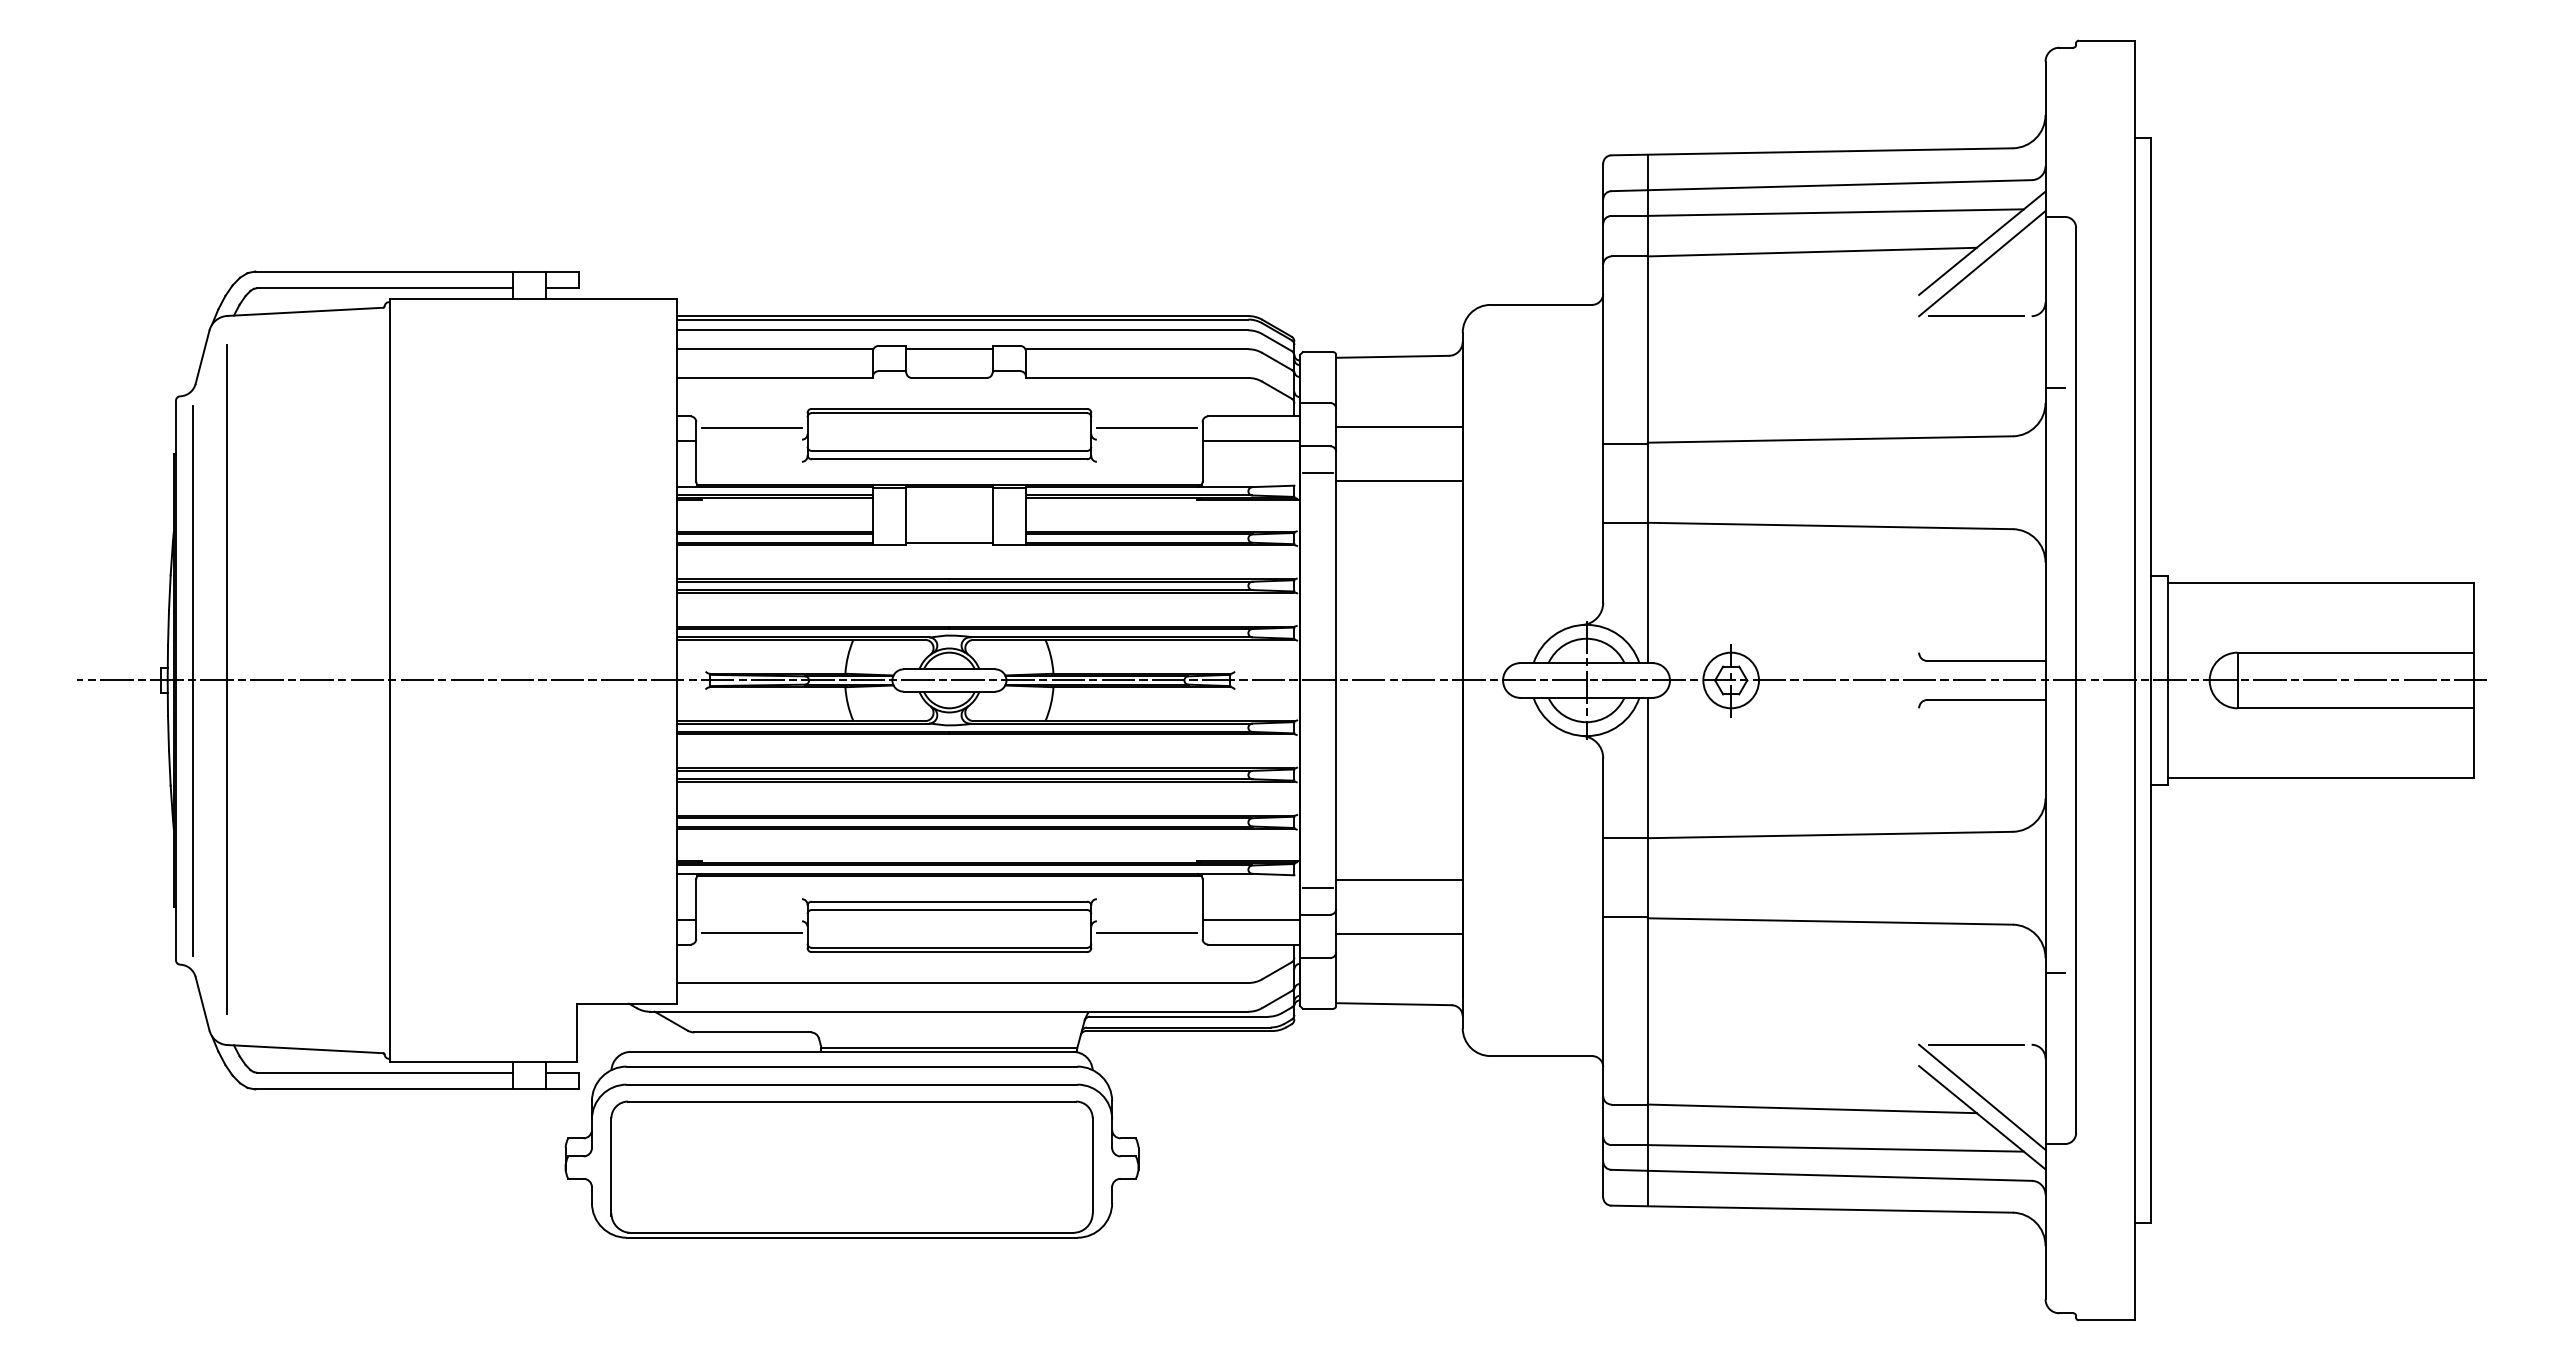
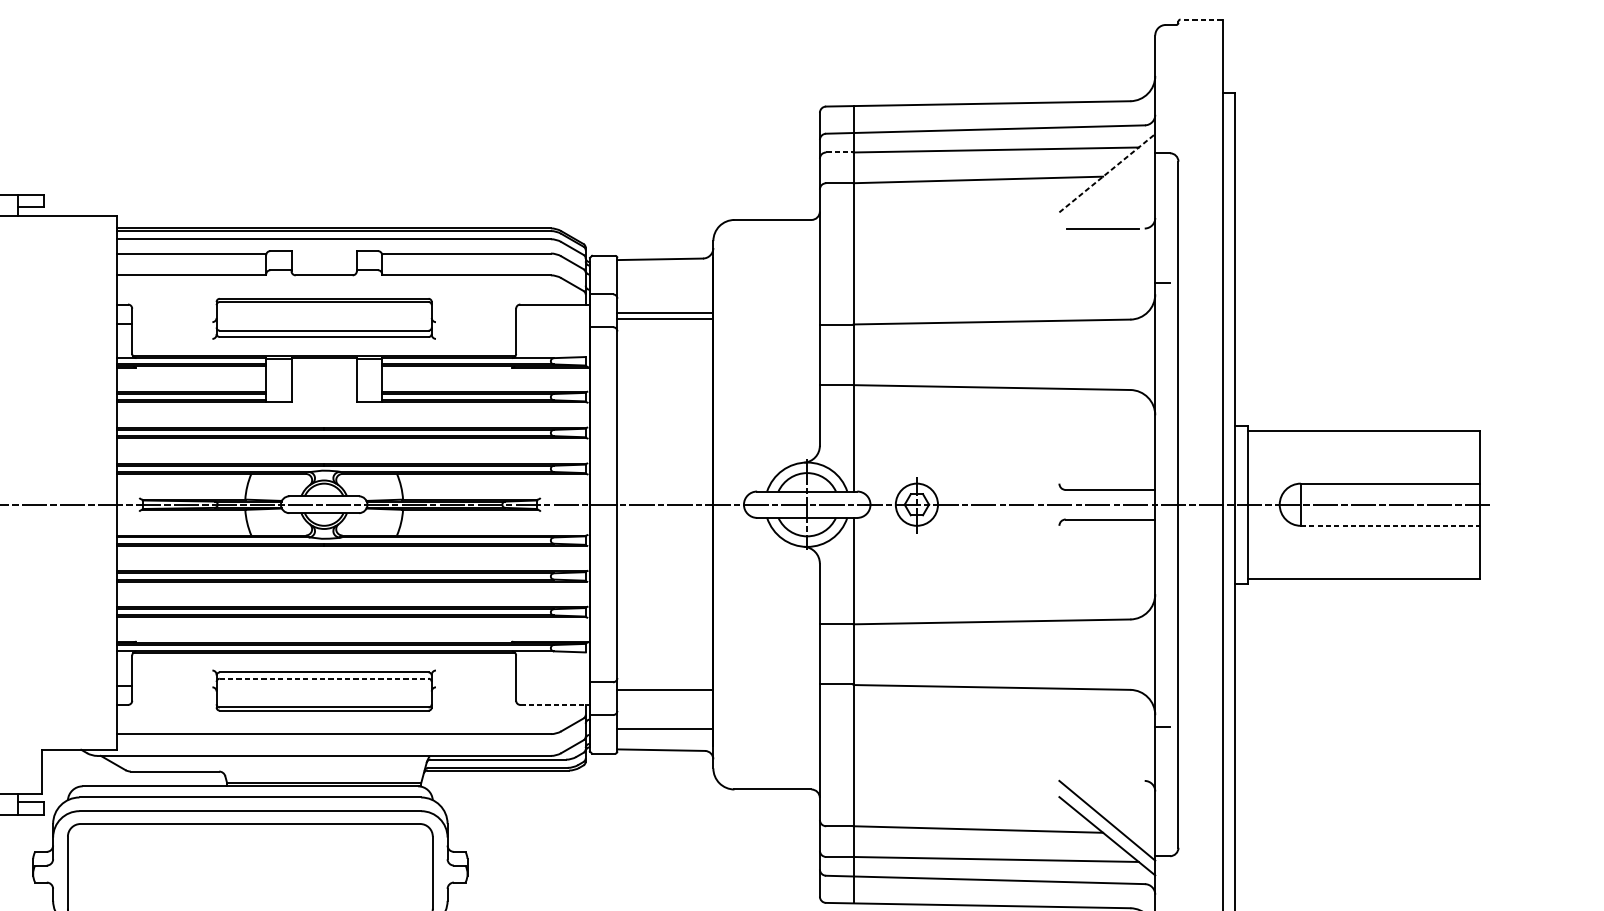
line: (2106, 40) -> (1201, 19), solid -> dashed
line: (1630, 215) -> (840, 152), solid -> dashed
line: (1982, 243) -> (1107, 173), solid -> dashed
line: (1982, 263) -> (1107, 188), removed
line: (949, 349) -> (324, 253), removed
line: (751, 427) -> (174, 312), removed
line: (1146, 427) -> (473, 312), removed
line: (1250, 441) -> (552, 323), removed
line: (1317, 473) -> (603, 347), removed
line: (1399, 480) -> (665, 318), moved
line: (949, 542) -> (324, 400), removed
line: (2356, 708) -> (1391, 525), solid -> dashed
line: (1399, 880) -> (665, 689), moved
line: (1317, 887) -> (603, 661), removed
line: (949, 910) -> (324, 679), solid -> dashed
line: (1250, 919) -> (552, 685), removed
line: (751, 933) -> (174, 696), removed
line: (1146, 933) -> (473, 696), removed
line: (1399, 933) -> (665, 728), moved
line: (1254, 944) -> (555, 704), solid -> dashed
line: (1976, 1044) -> (1102, 780), removed

